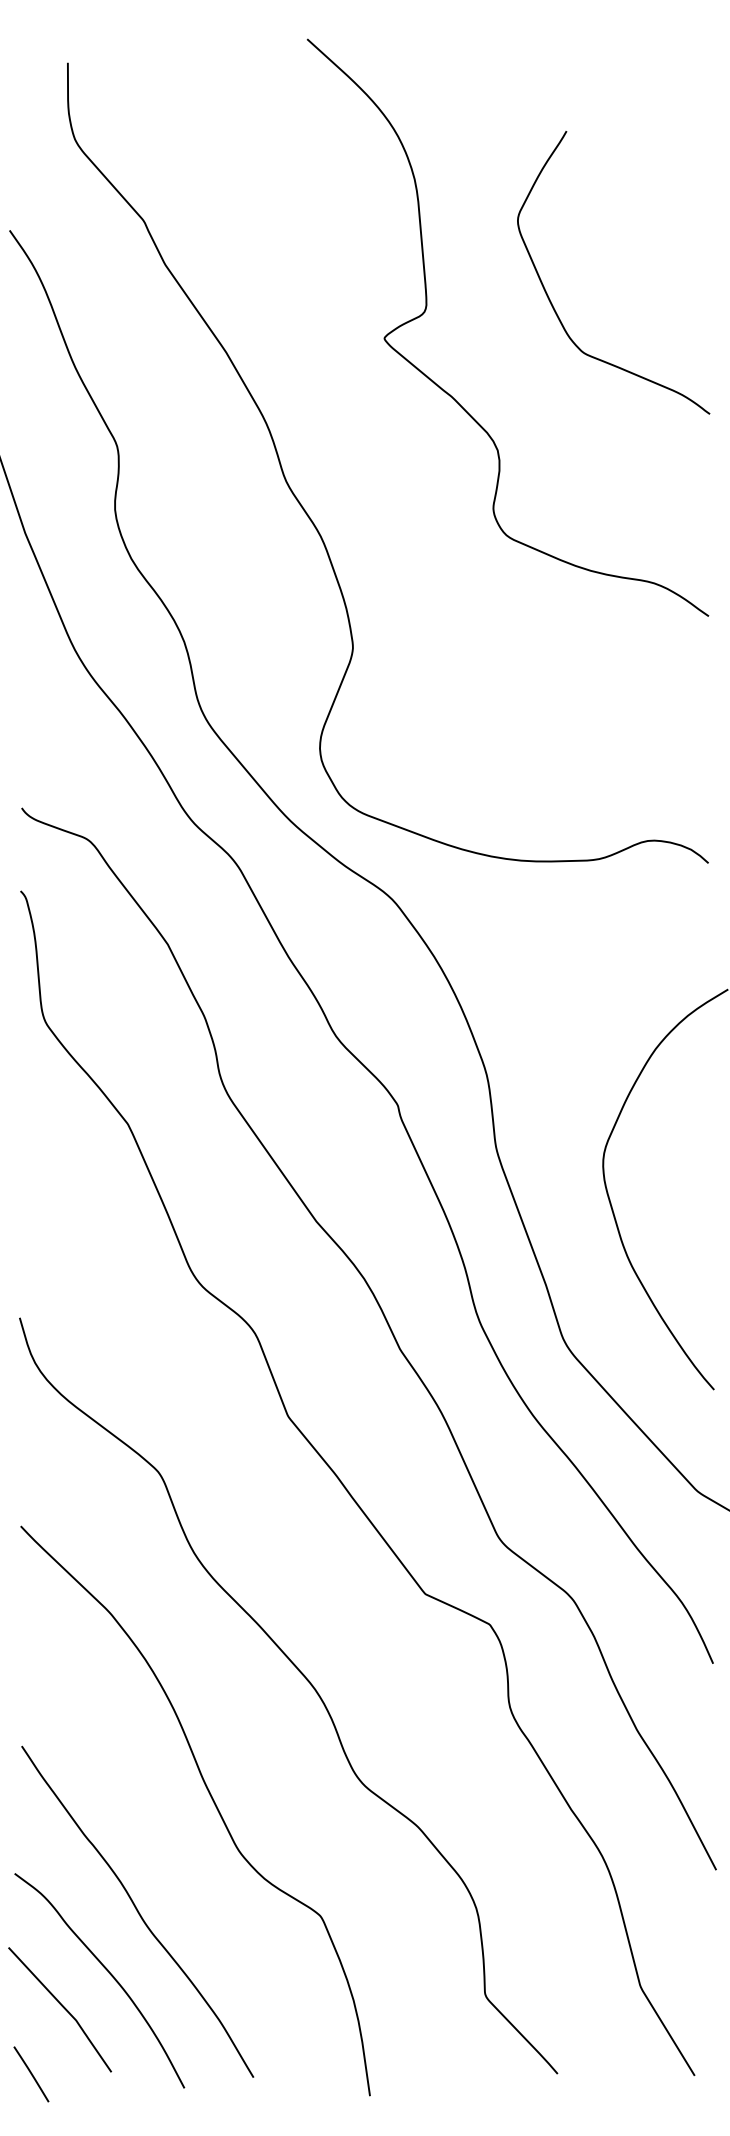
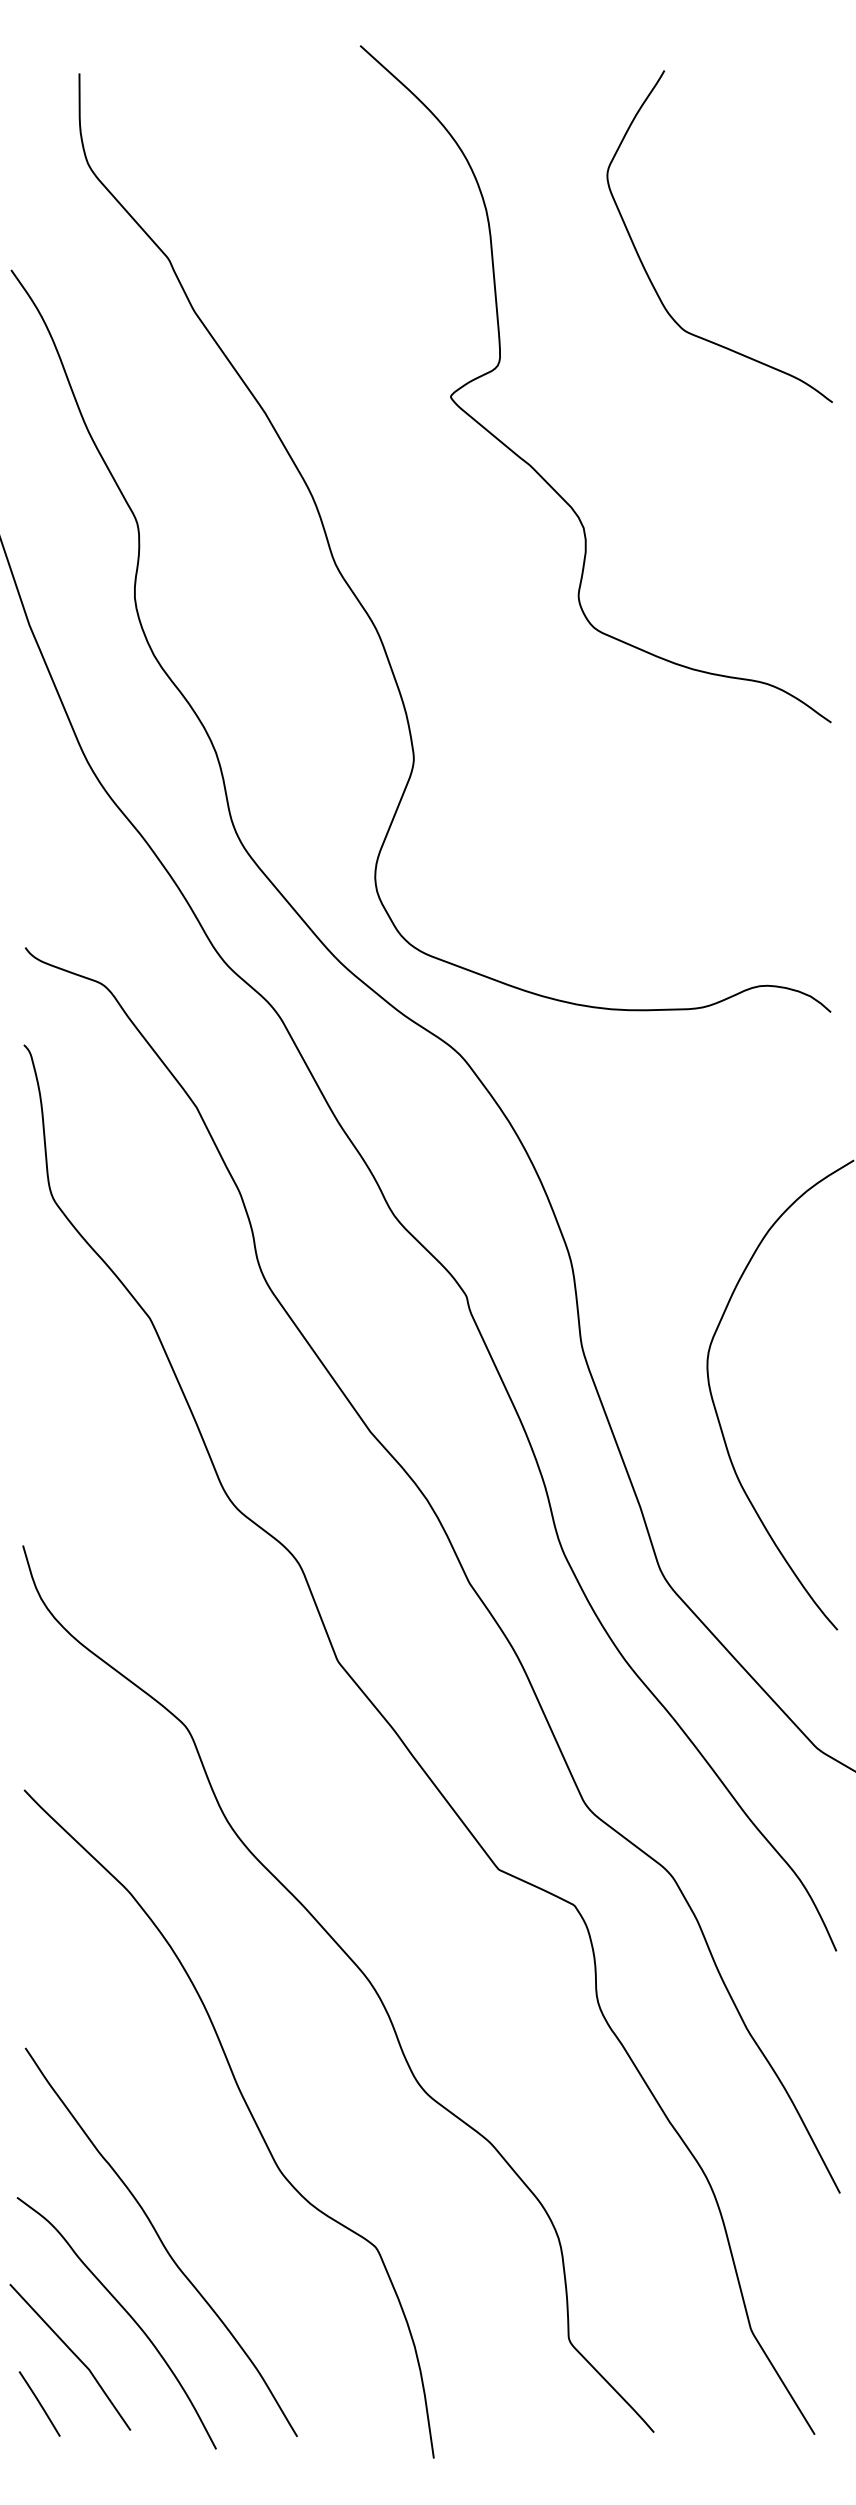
curve: (552, 303) -> (647, 272), moved
line: (31, 2073) -> (39, 2403), moved

